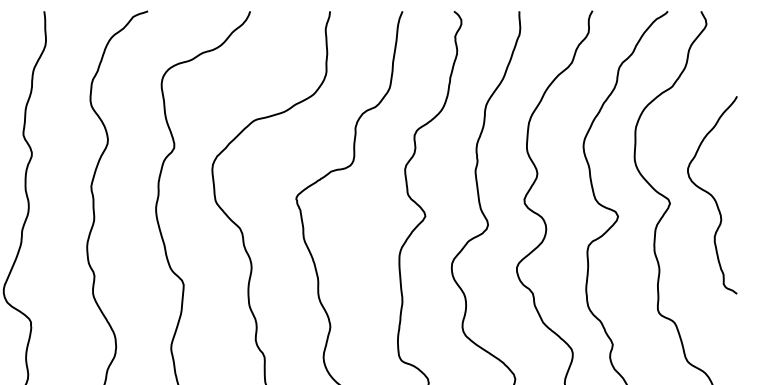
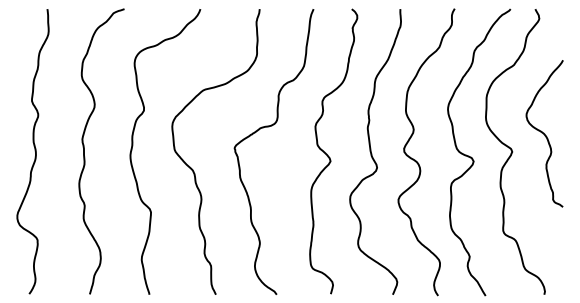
curve: (712, 194) -> (544, 133), moved

